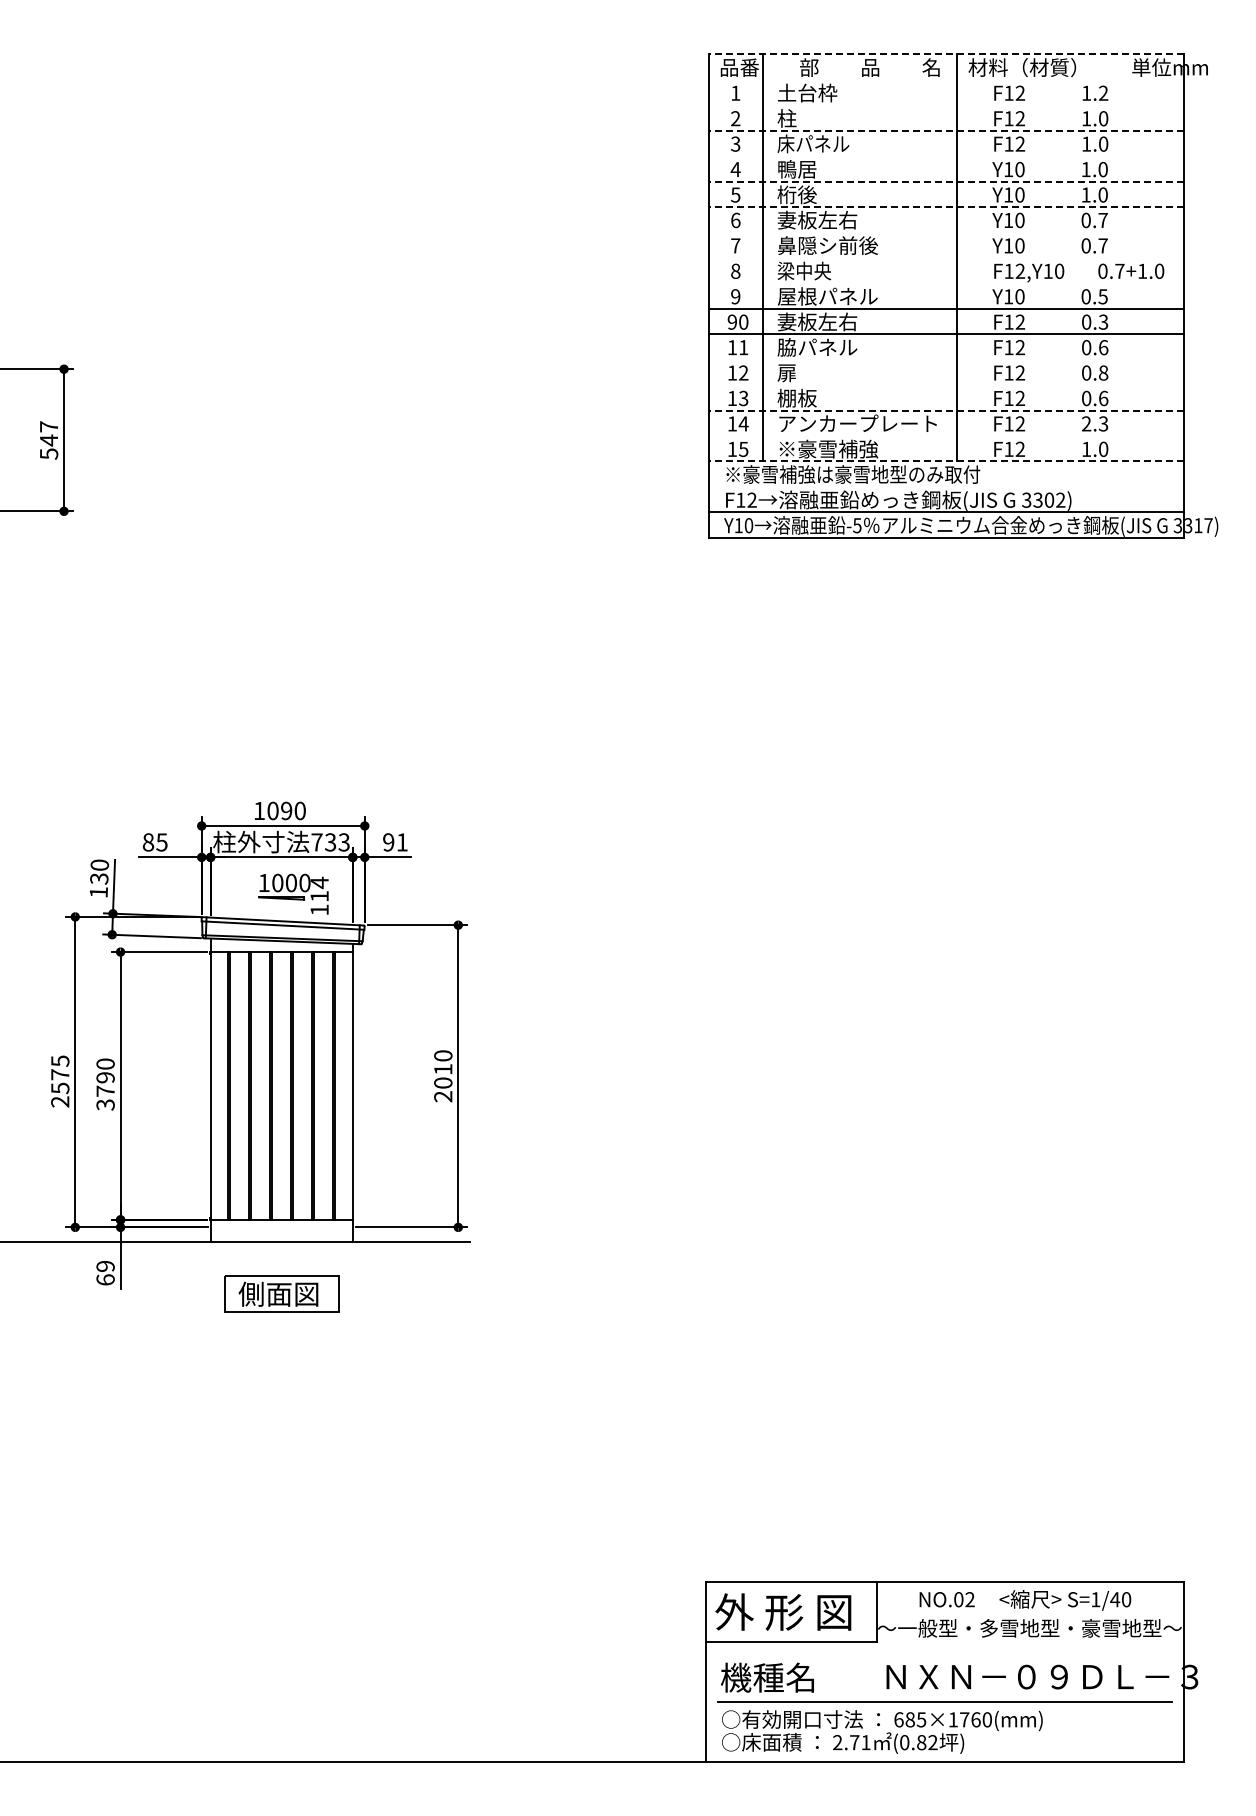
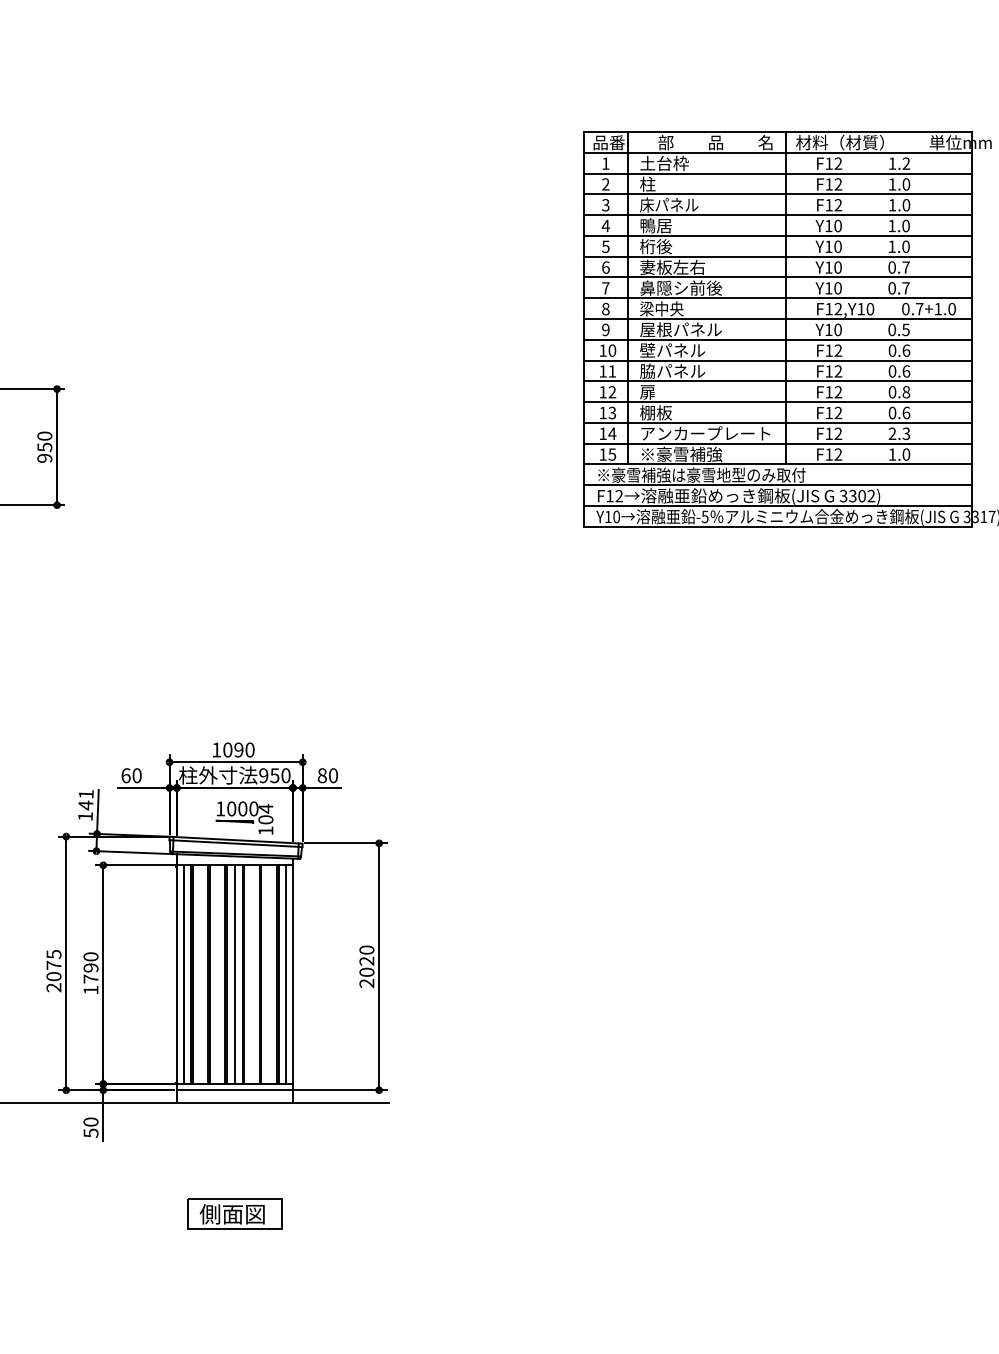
line: (946, 54) -> (778, 131), dashed -> solid
line: (946, 79) -> (778, 152), added
line: (946, 105) -> (778, 173), added
line: (946, 130) -> (778, 194), dashed -> solid
line: (946, 156) -> (778, 215), added
line: (946, 181) -> (778, 235), dashed -> solid
line: (946, 207) -> (778, 256), dashed -> solid
line: (946, 232) -> (778, 277), added
line: (946, 257) -> (778, 297), added
line: (946, 283) -> (778, 319), added
text: (731, 321) -> (602, 350), 90 -> 10
text: (817, 321) -> (672, 350), 妻板左右 -> 壁パネル
text: (1103, 321) -> (906, 350), 0.3 -> 0.6
line: (946, 359) -> (778, 381), added
line: (946, 385) -> (778, 402), added
line: (946, 410) -> (778, 422), dashed -> solid
line: (946, 435) -> (778, 443), added
text: (48, 440) -> (44, 447), 547 -> 950
line: (946, 461) -> (778, 464), dashed -> solid
line: (946, 486) -> (778, 484), added
text: (154, 842) -> (130, 775), 85 -> 60
text: (330, 842) -> (274, 775), 733 -> 950
text: (395, 842) -> (327, 775), 91 -> 80
text: (99, 872) -> (86, 800), 130 -> 141
text: (319, 895) -> (265, 819), 114 -> 104
text: (443, 1069) -> (367, 961), 2010 -> 2020
line: (218, 1085) -> (183, 974), added
line: (281, 1085) -> (234, 974), added
line: (344, 1085) -> (286, 974), added
text: (60, 1088) -> (54, 976), 2575 -> 2075
text: (105, 1104) -> (90, 989), 3790 -> 1790
line: (281, 1227) -> (234, 1090), added
text: (105, 1272) -> (90, 1127), 69 -> 50
part: (281, 1293) -> (234, 1213), moved

